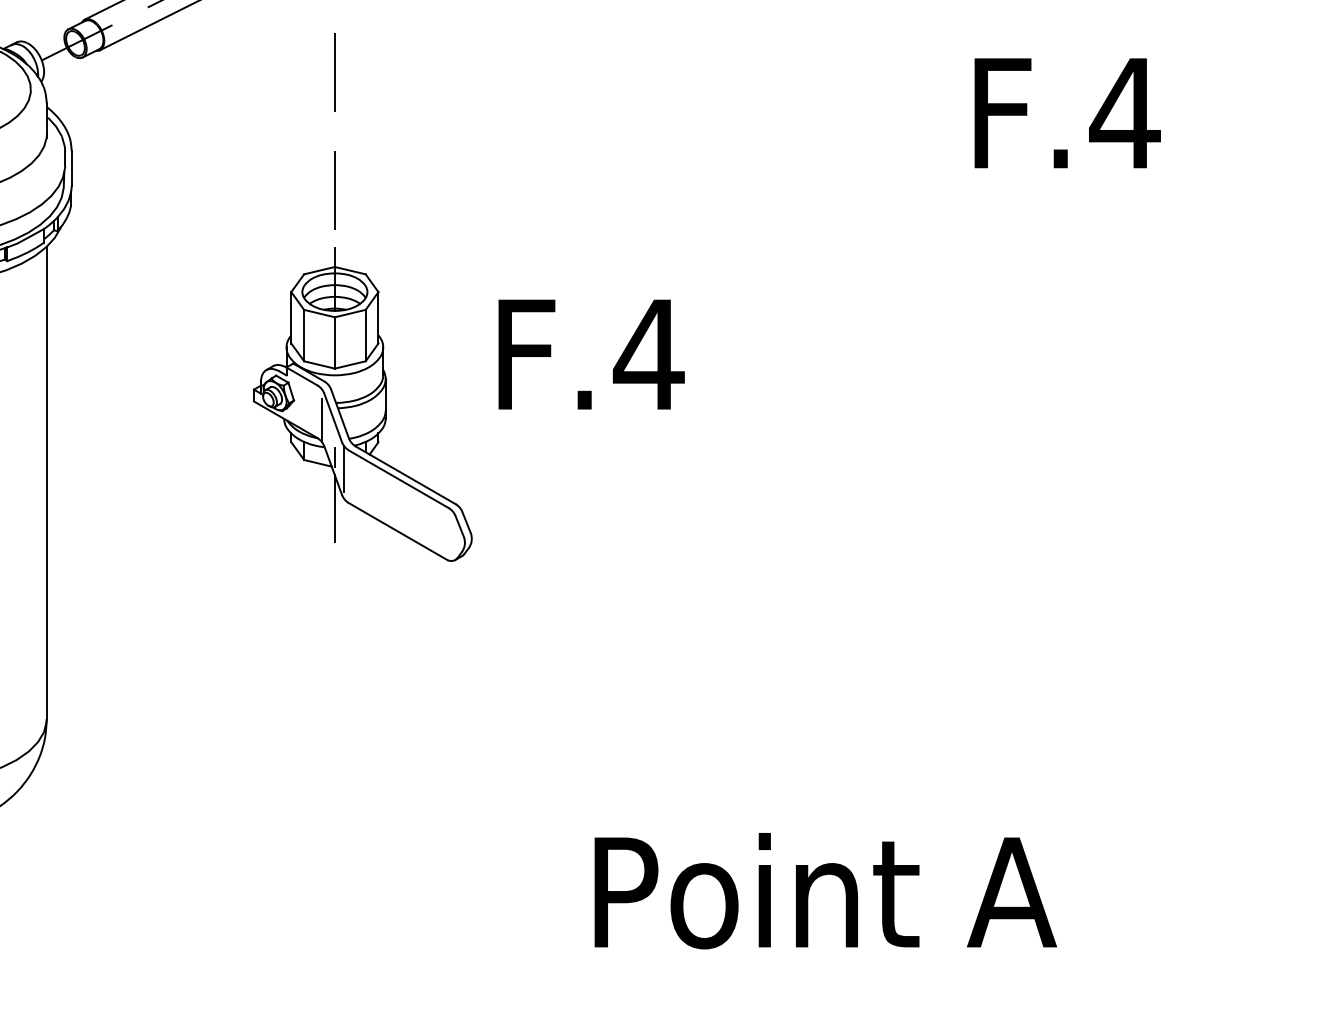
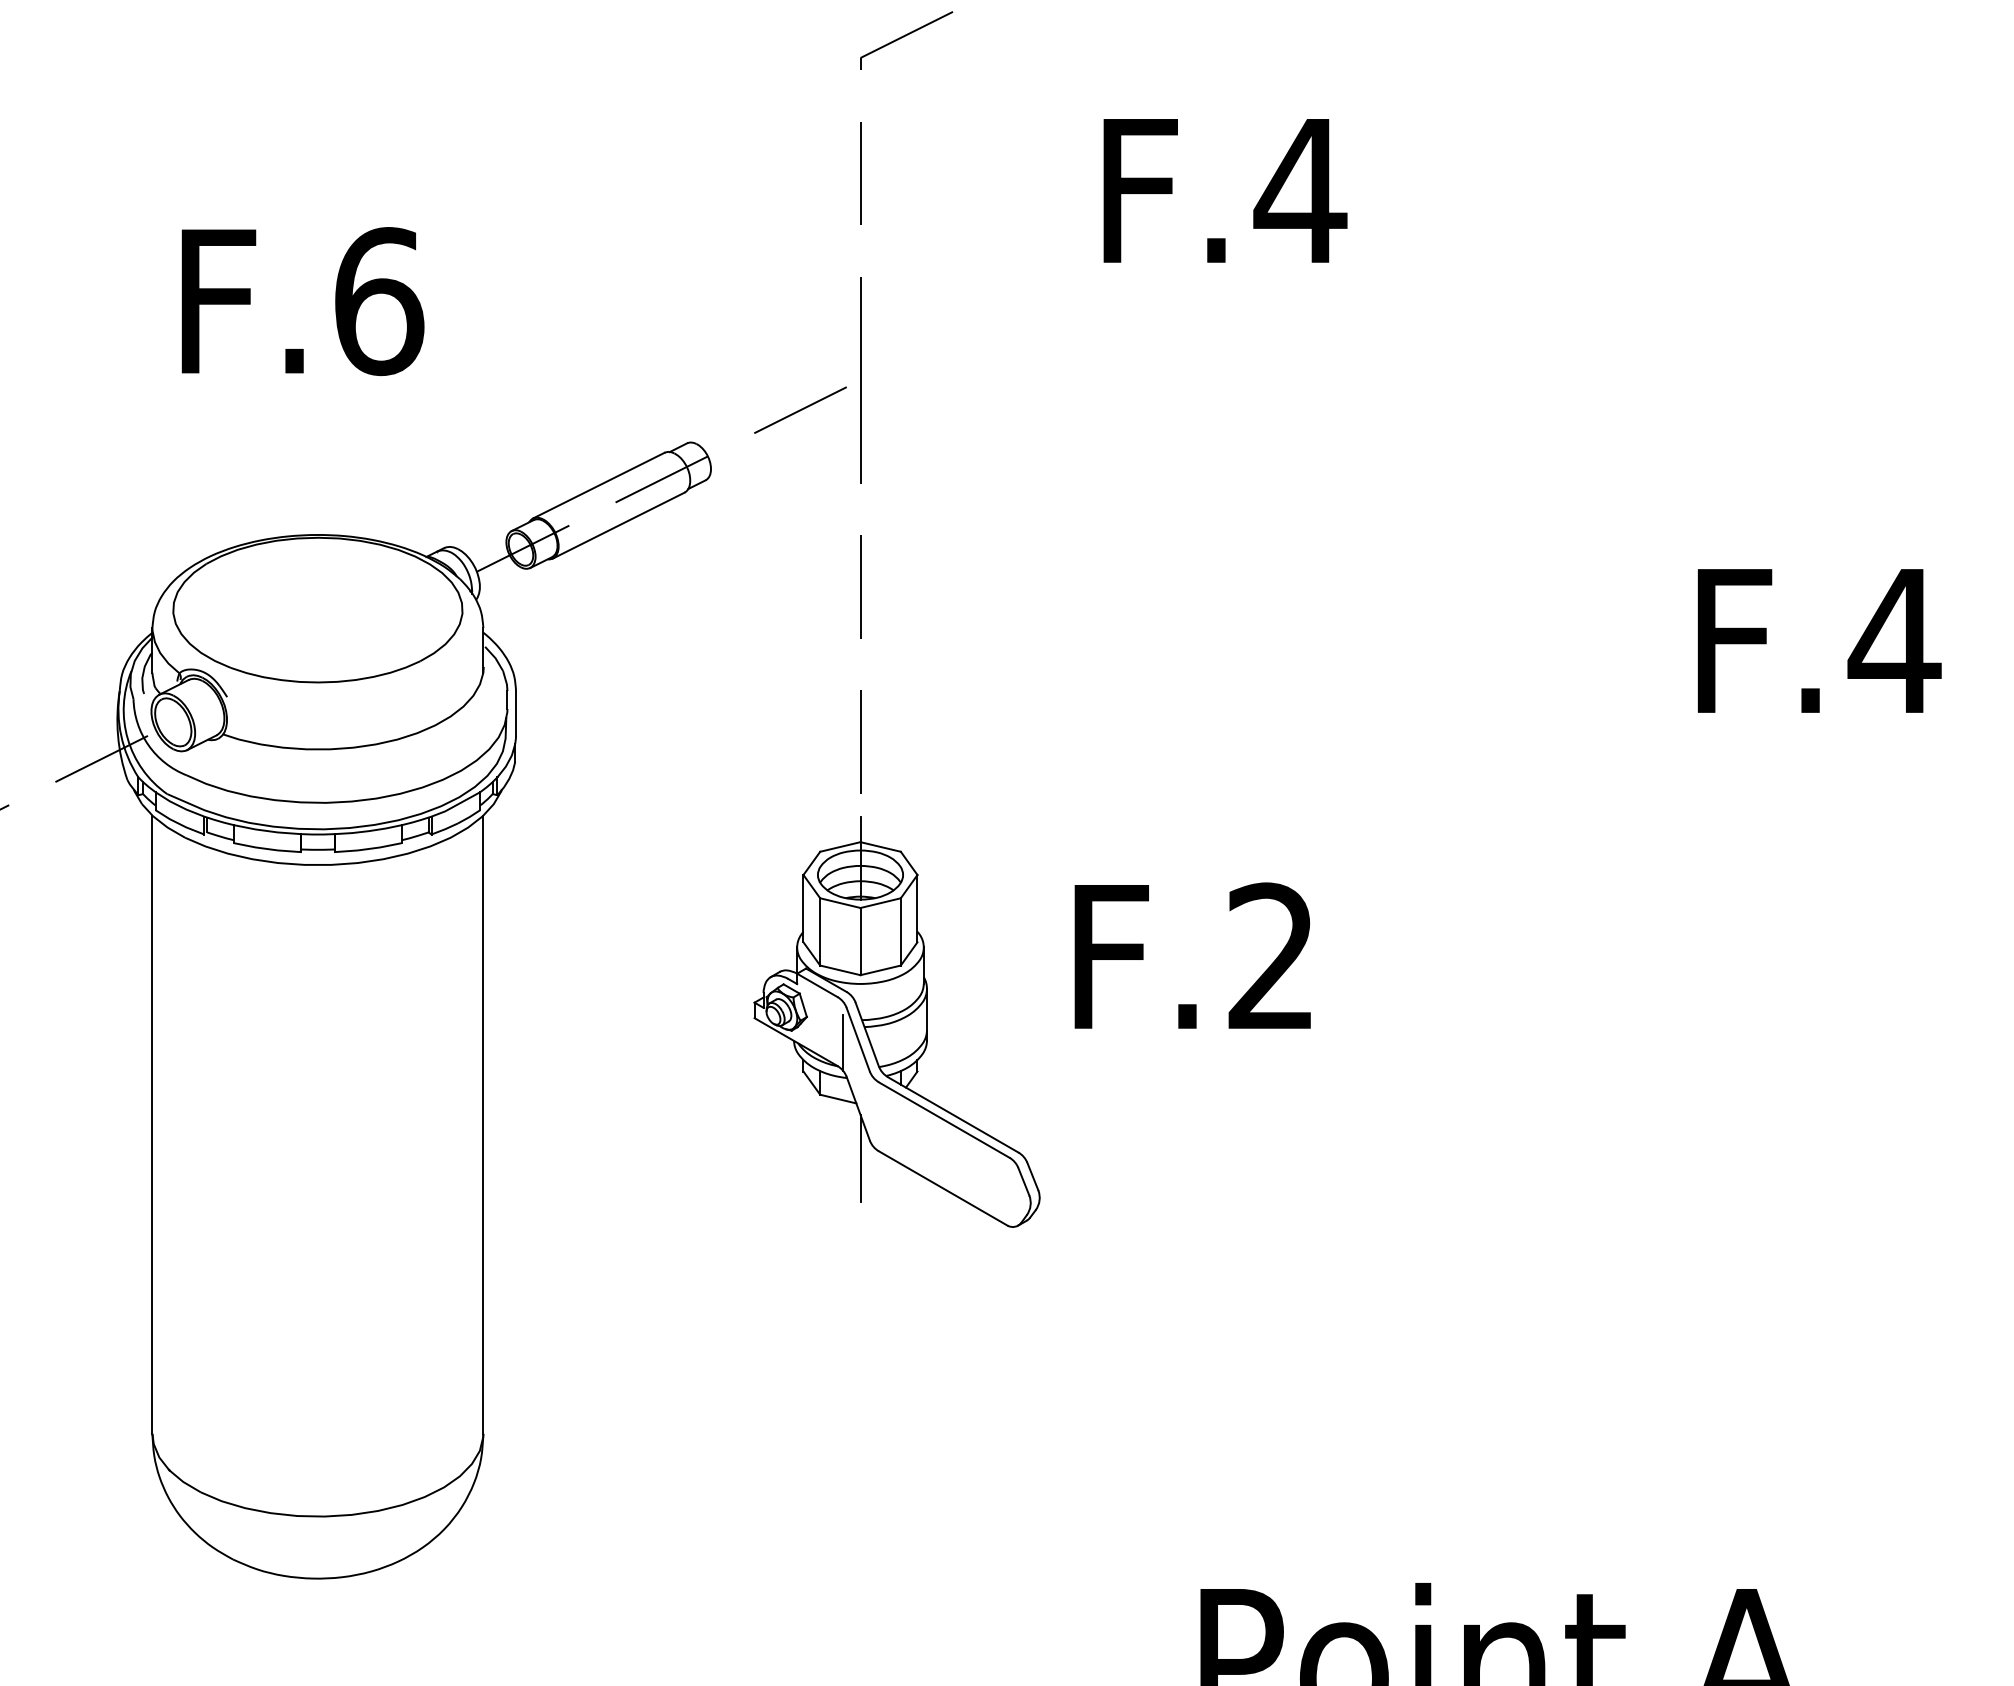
text: (648, 353) -> (1271, 955), F.4 -> F.2
line: (334, 457) -> (860, 1091), removed
line: (344, 468) -> (872, 1106), removed

